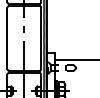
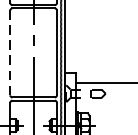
line: (7, 38) -> (10, 53), solid -> dashed

